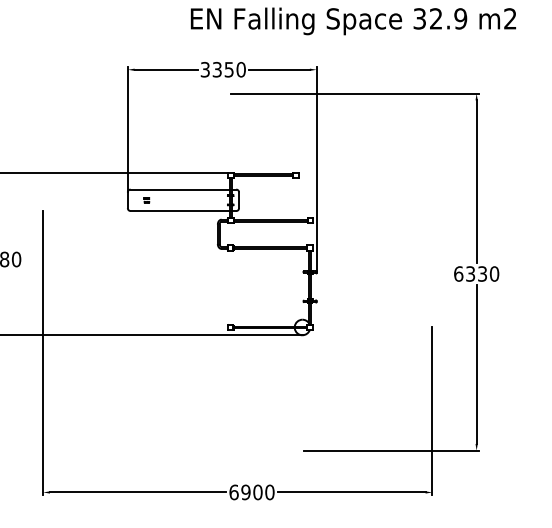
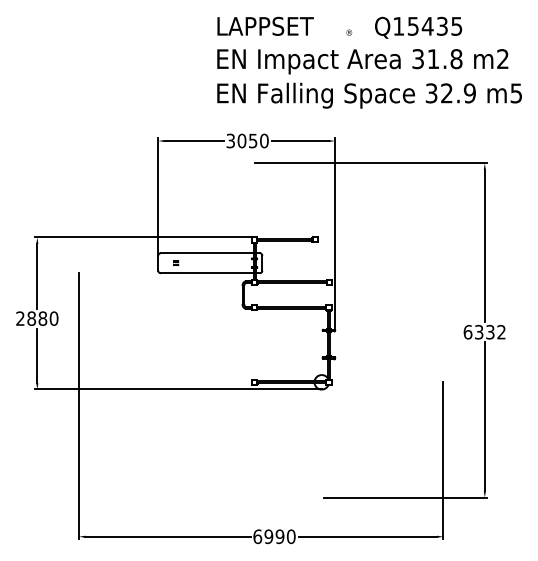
text: (509, 19) -> (515, 93), m2 -> m5
text: (216, 69) -> (241, 140), 3350 -> 3050
text: (494, 274) -> (501, 332), 6330 -> 6332
text: (257, 492) -> (279, 536), 6900 -> 6990

